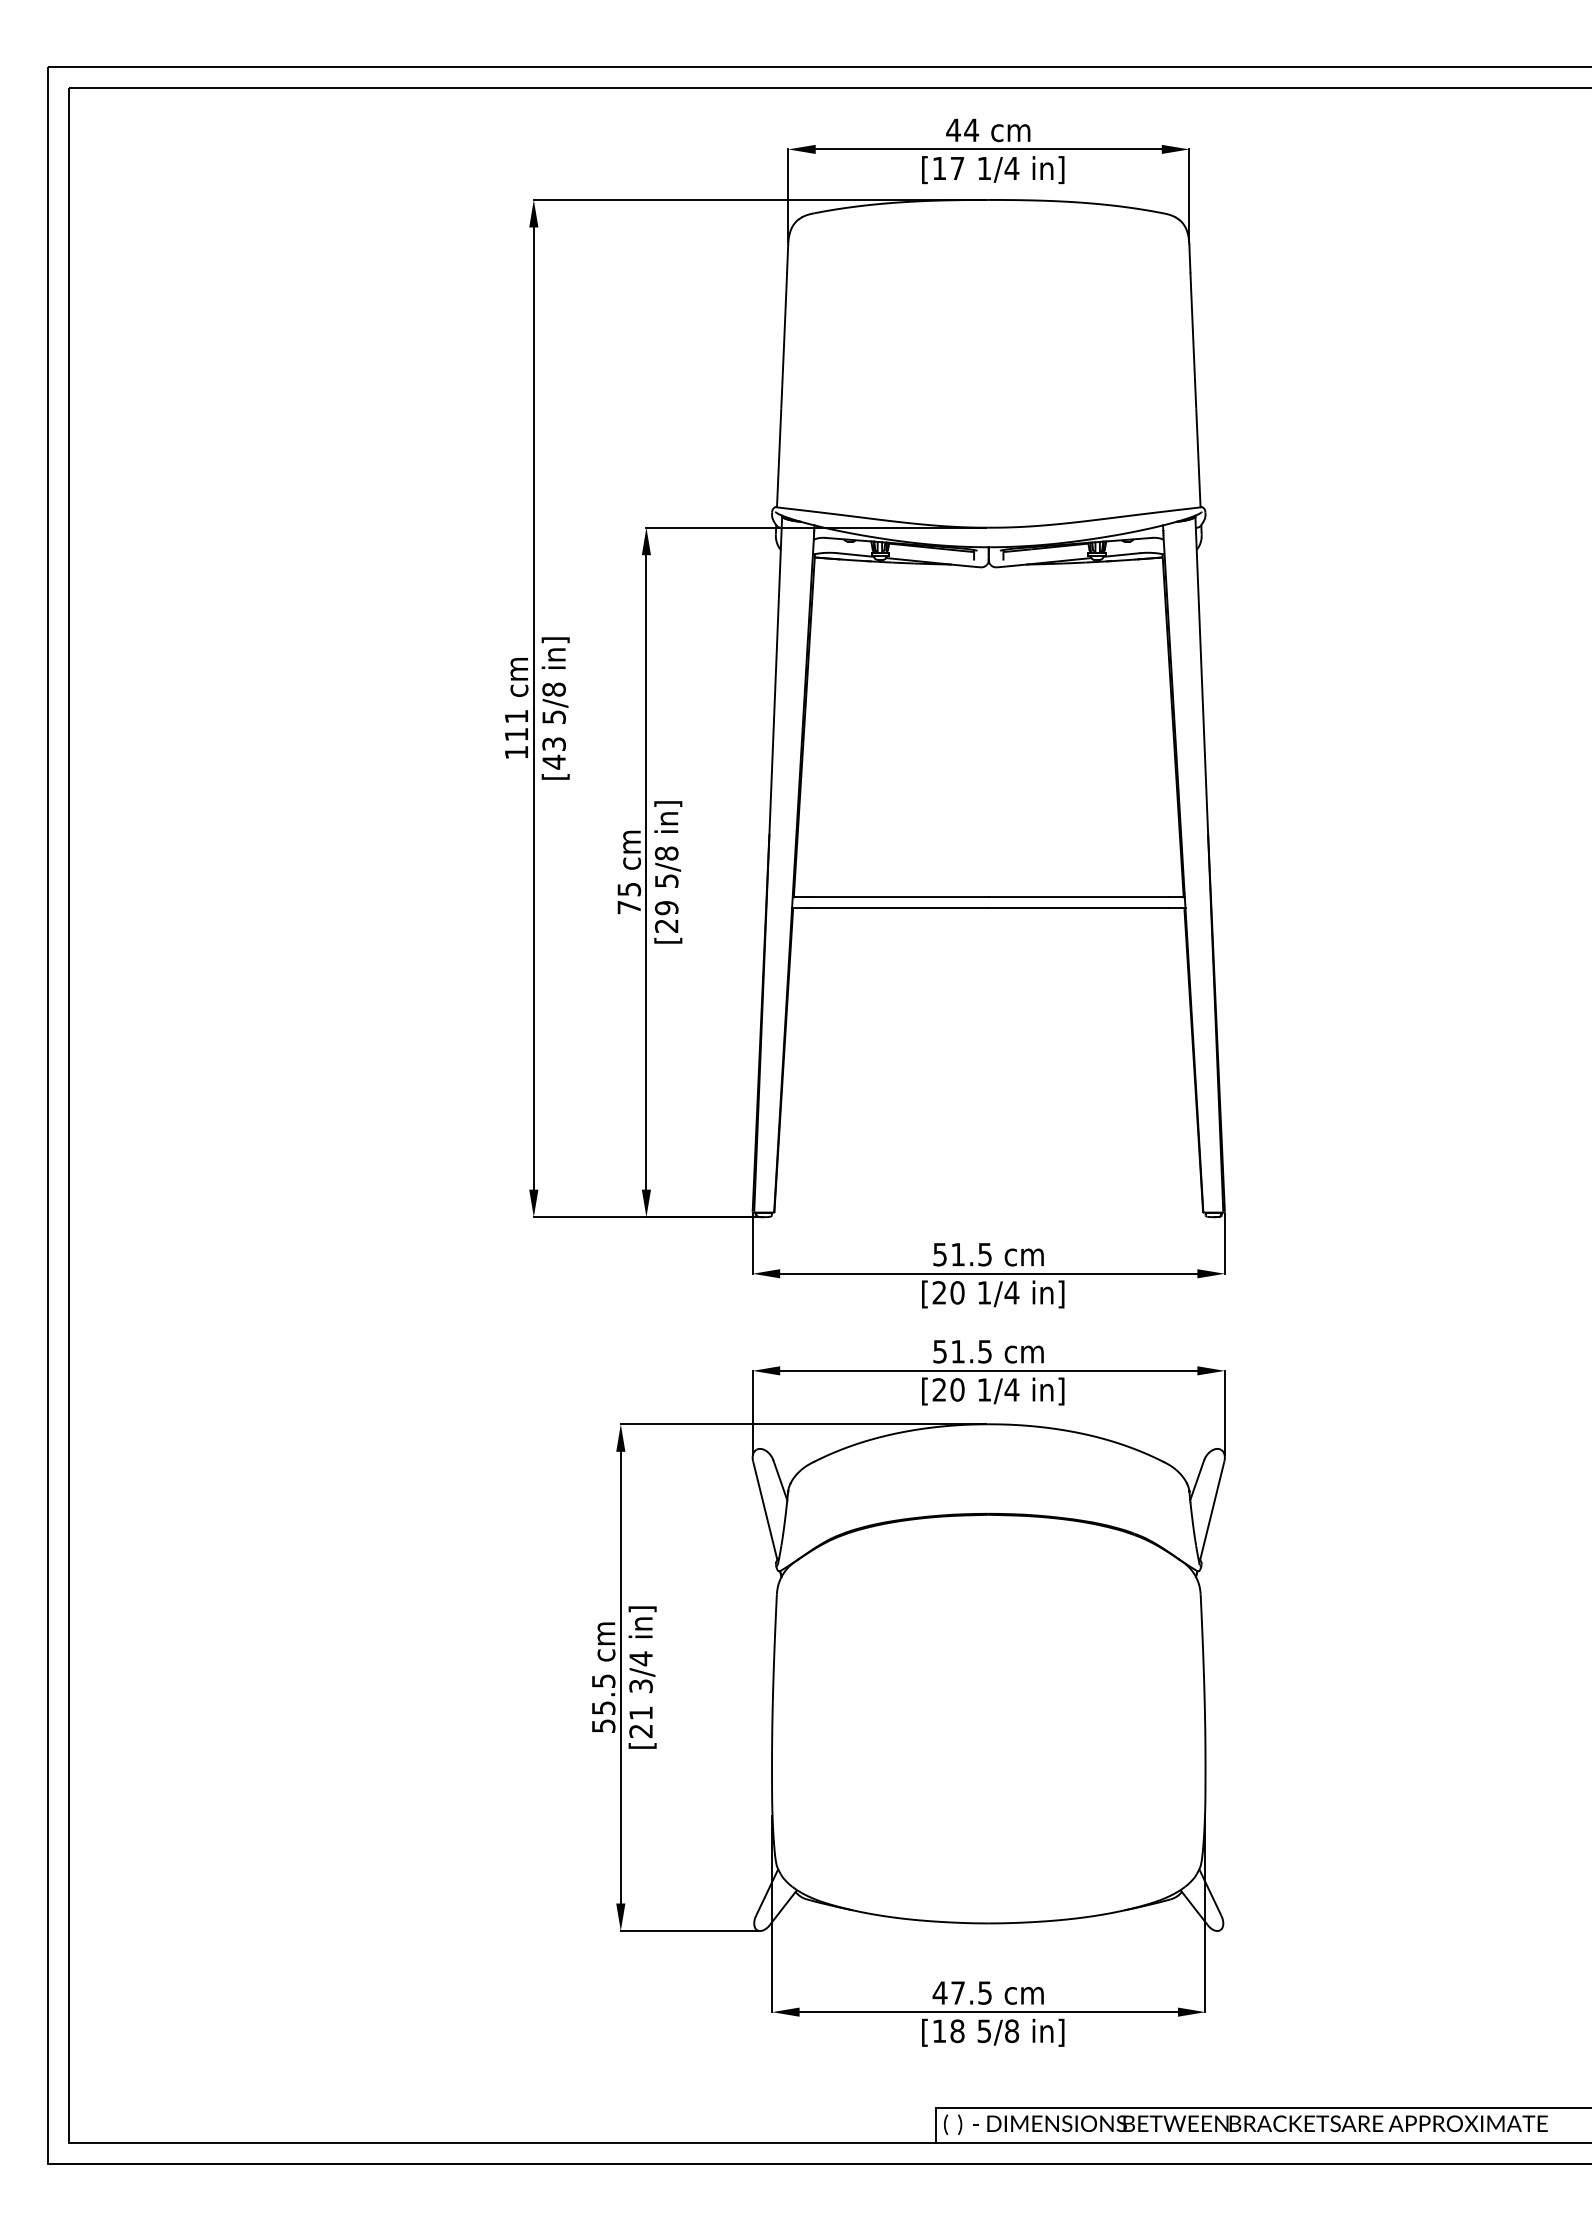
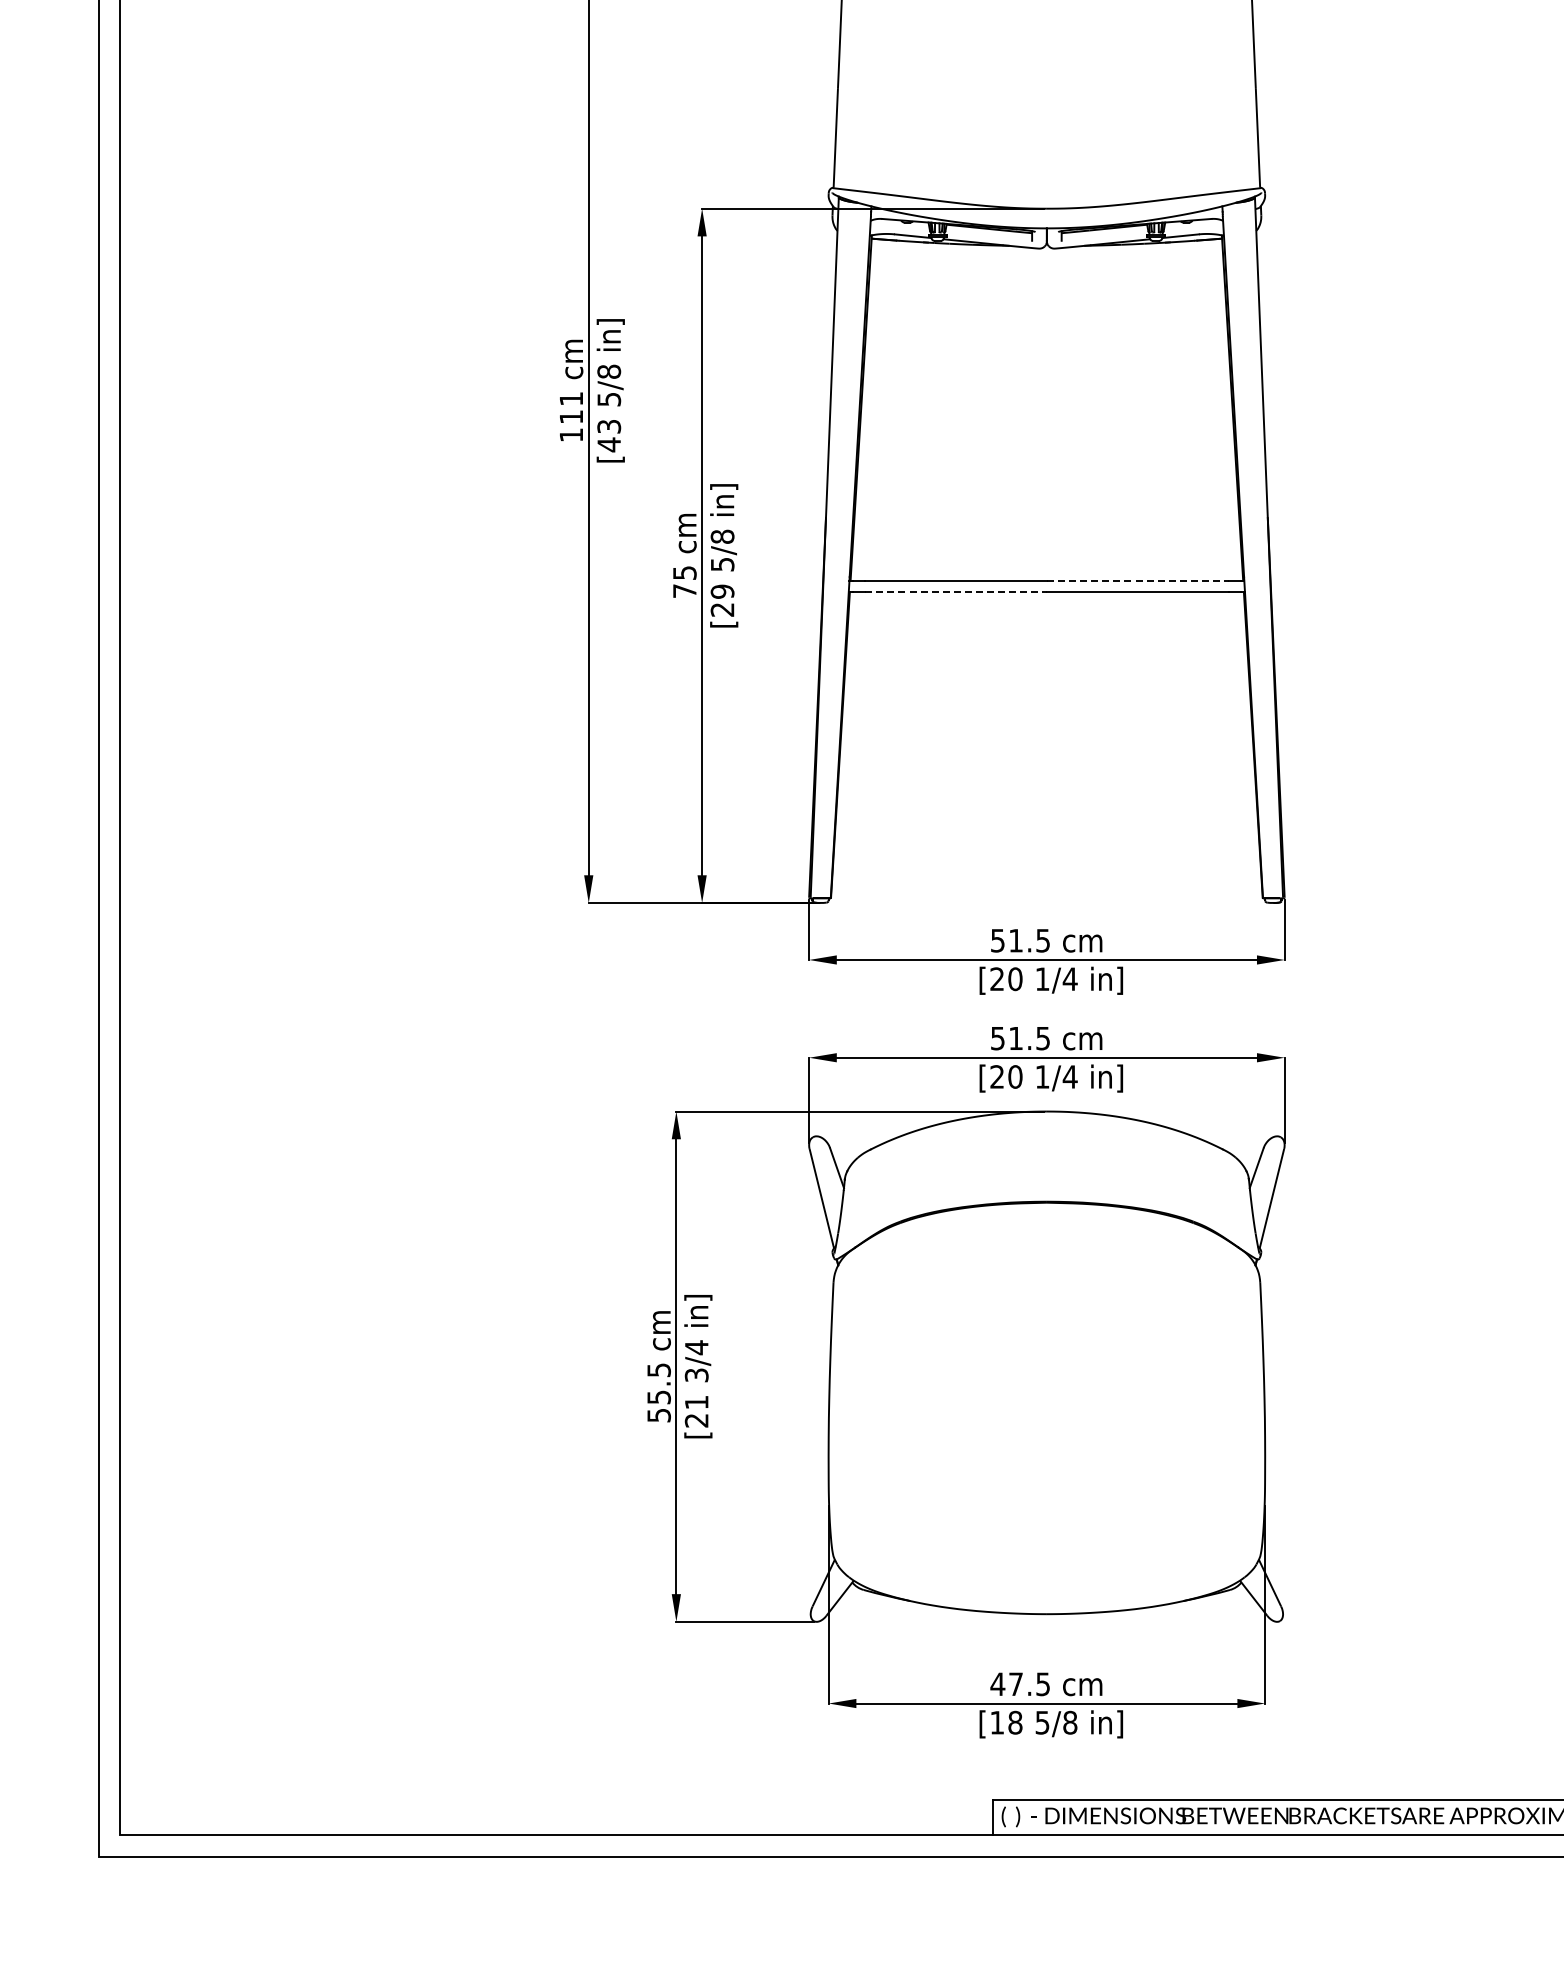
line: (1079, 897) -> (1138, 581), solid -> dashed
line: (899, 908) -> (956, 592), solid -> dashed

